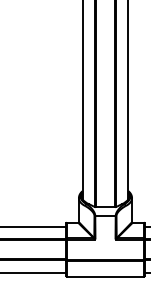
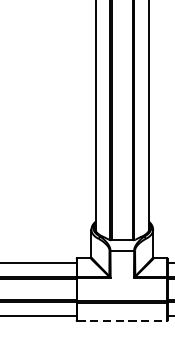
line: (105, 276) -> (122, 320), solid -> dashed

